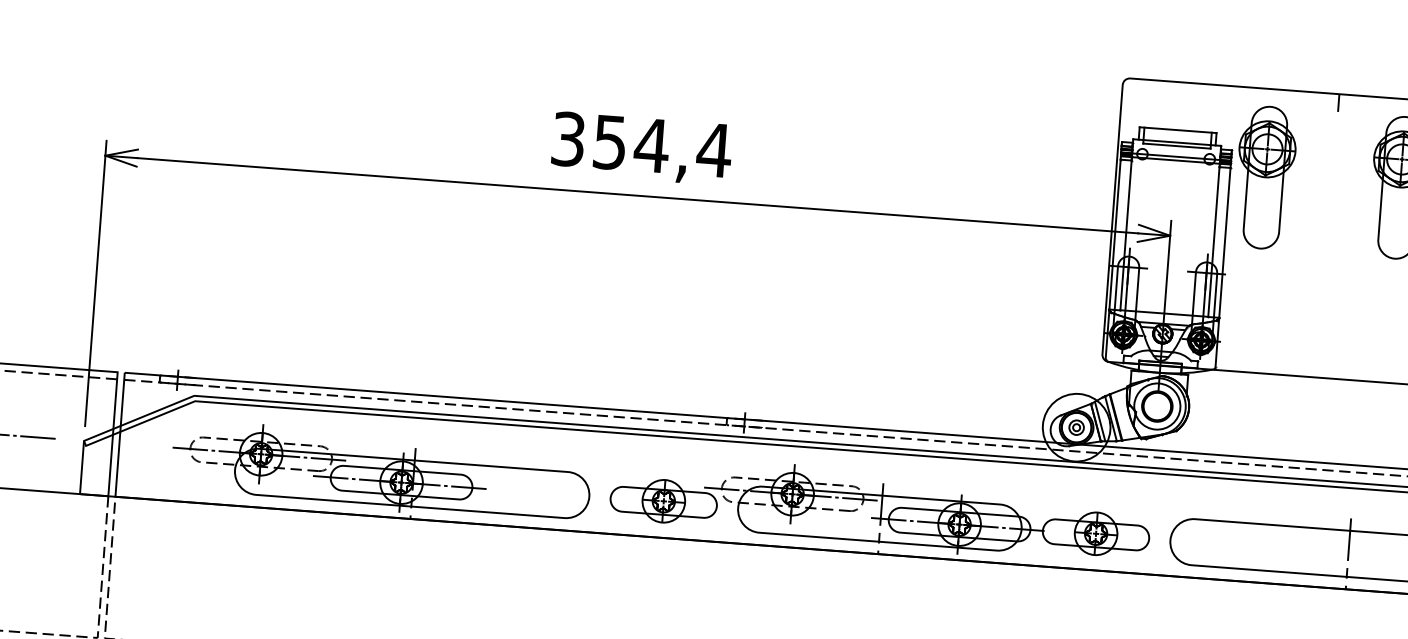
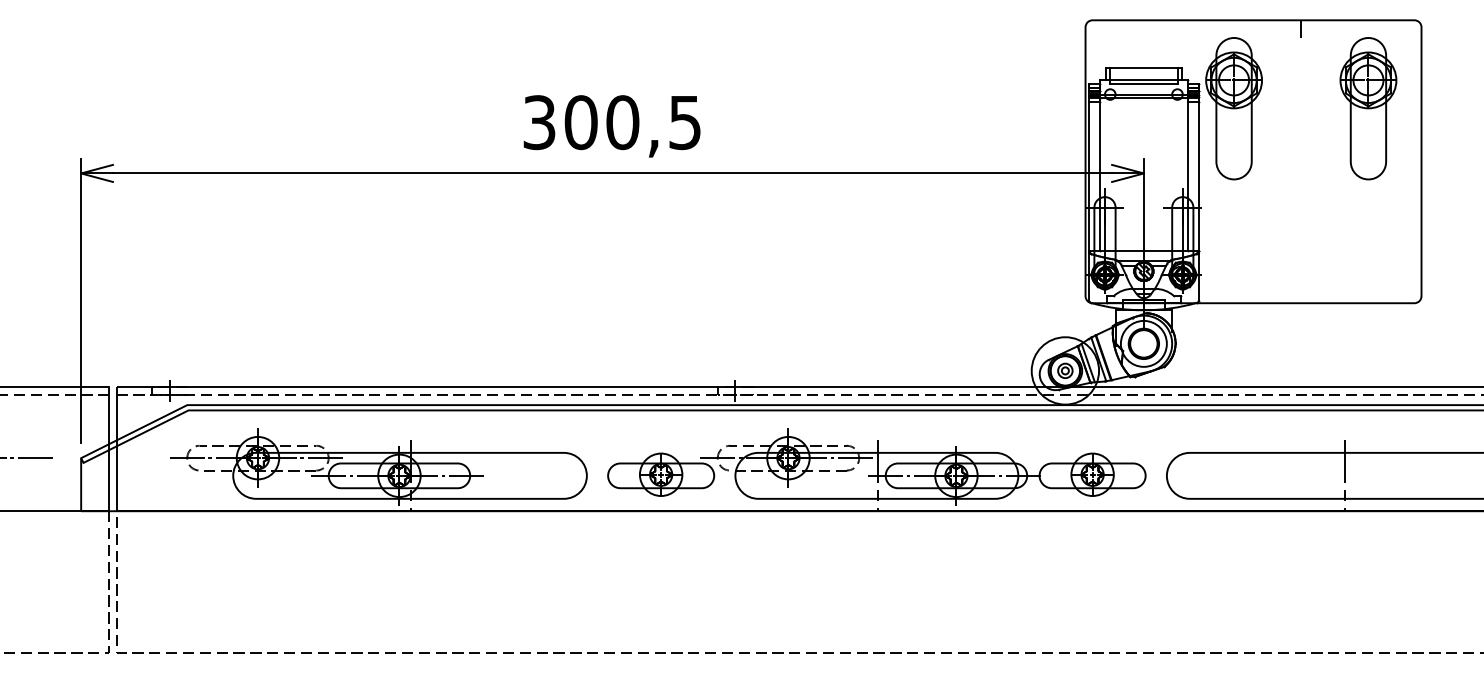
text: (662, 146) -> (633, 122), 354,4 -> 300,5

